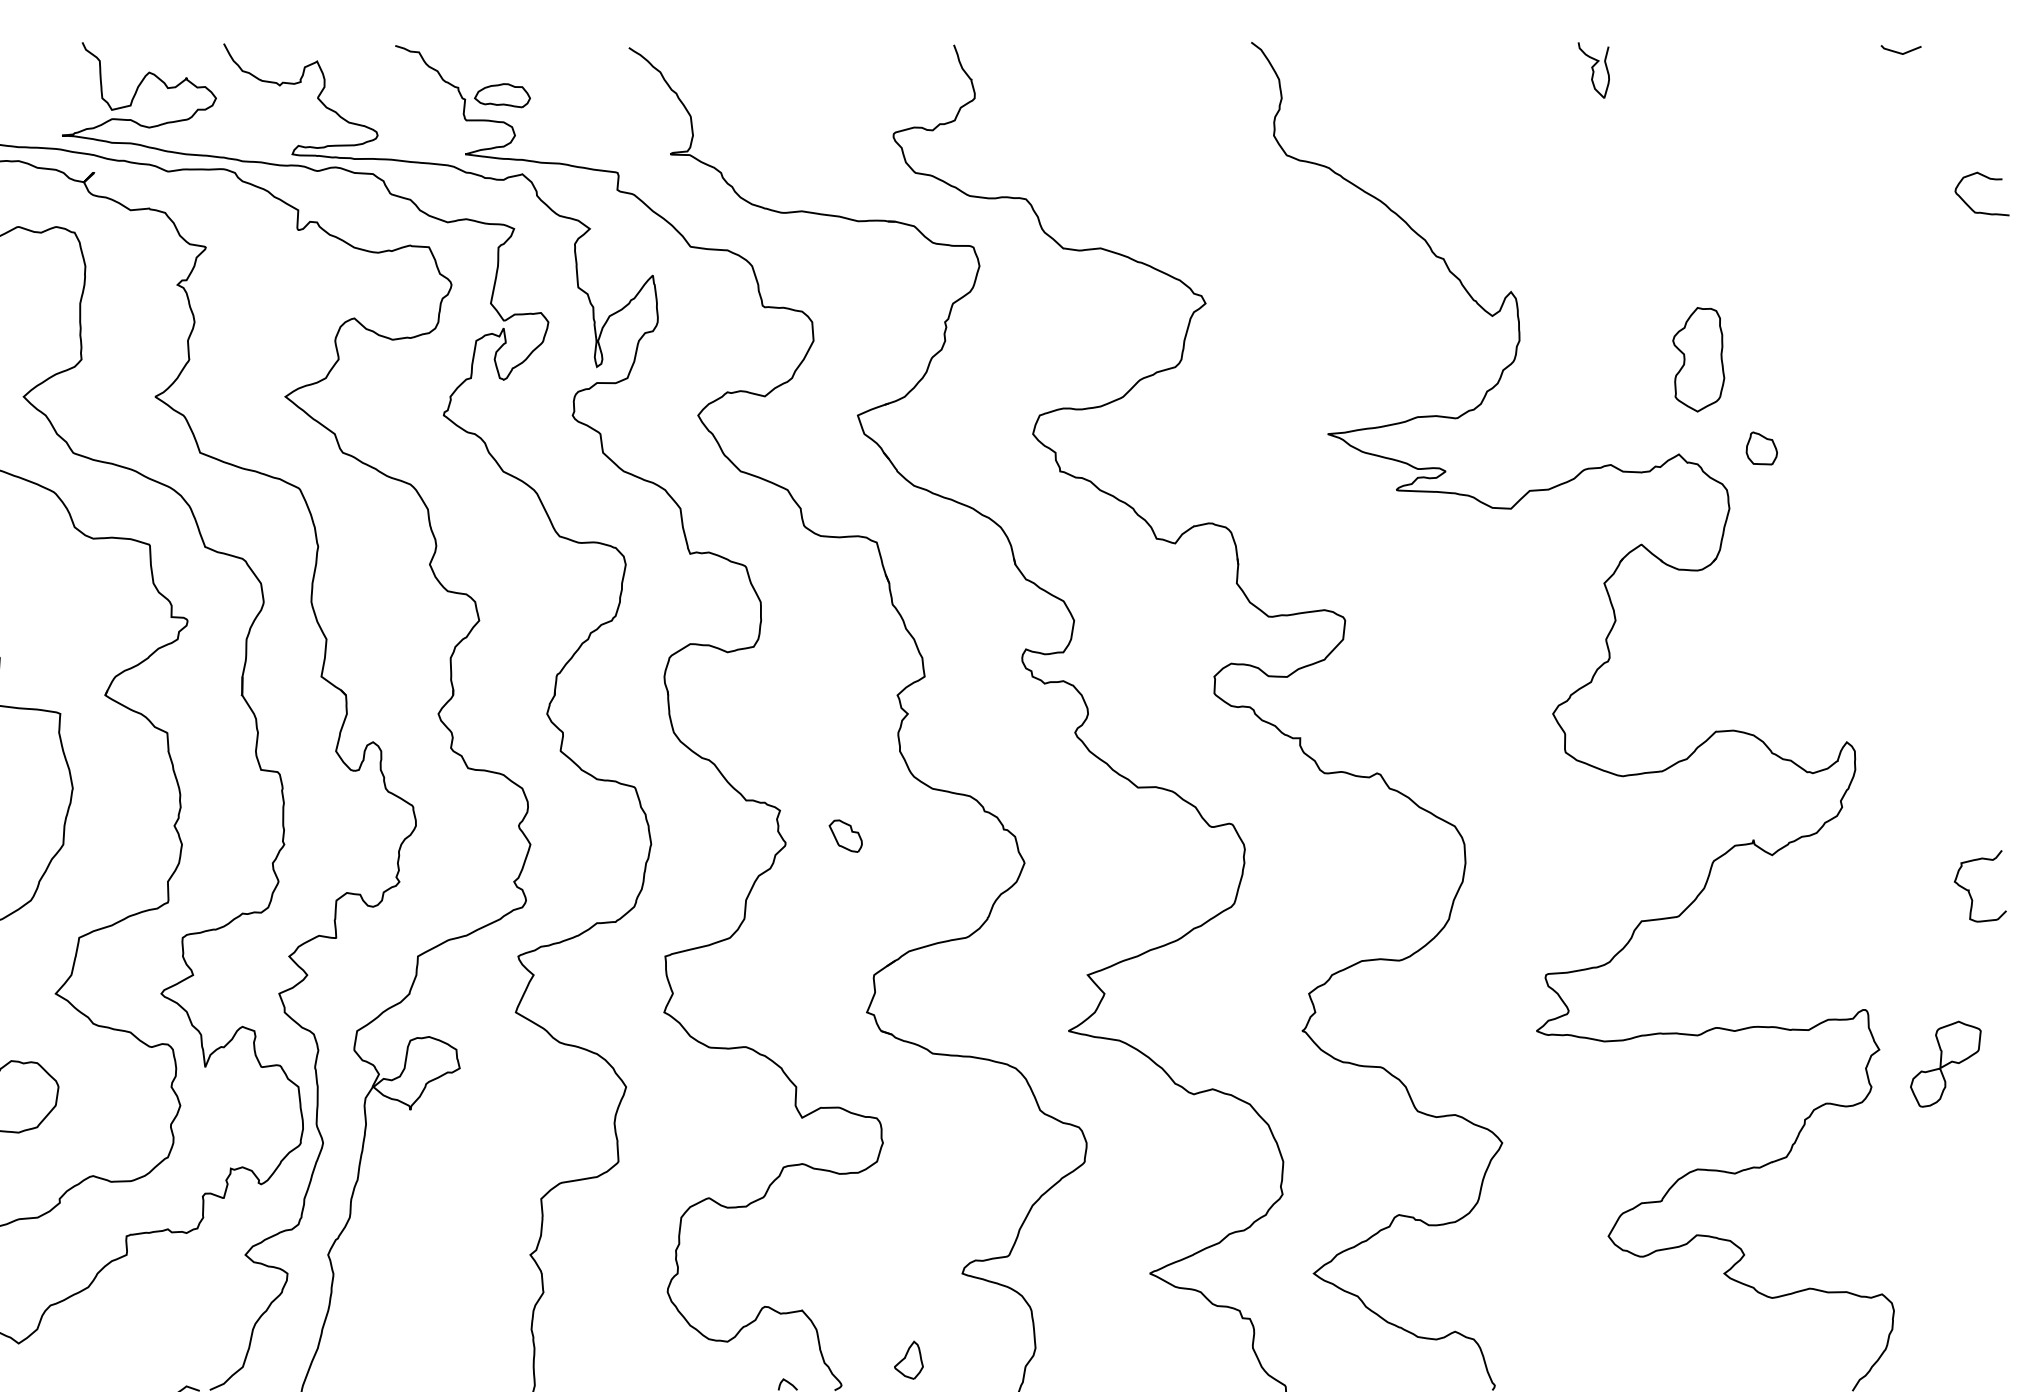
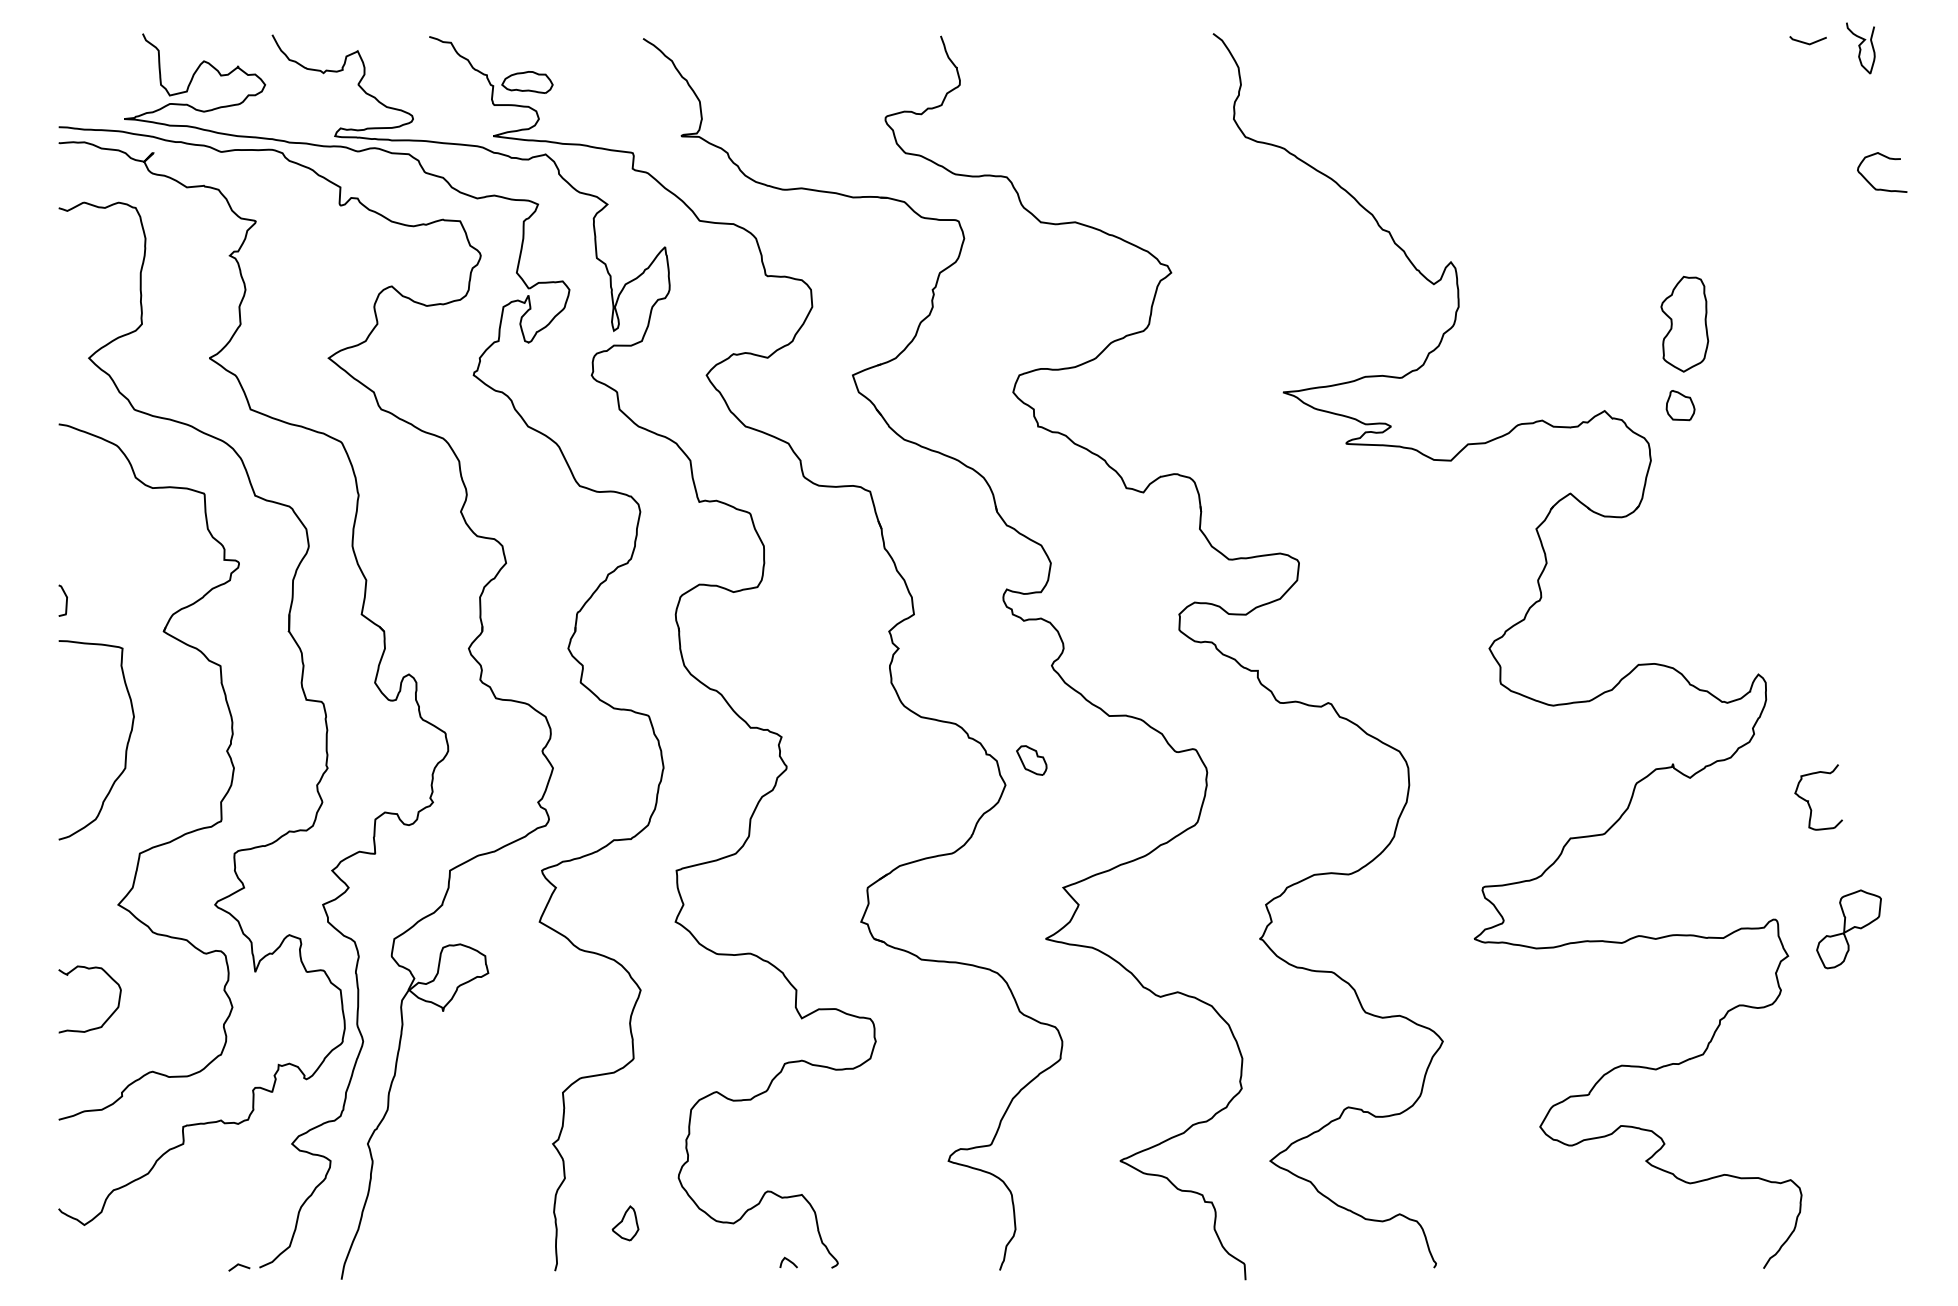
curve: (1593, 70) -> (1860, 48), moved
part: (1698, 358) -> (1684, 323), moved
part: (845, 836) -> (1031, 760), moved
curve: (1969, 889) -> (1808, 800), moved
part: (1945, 1064) -> (1848, 929), moved
part: (908, 1360) -> (625, 1223), moved

